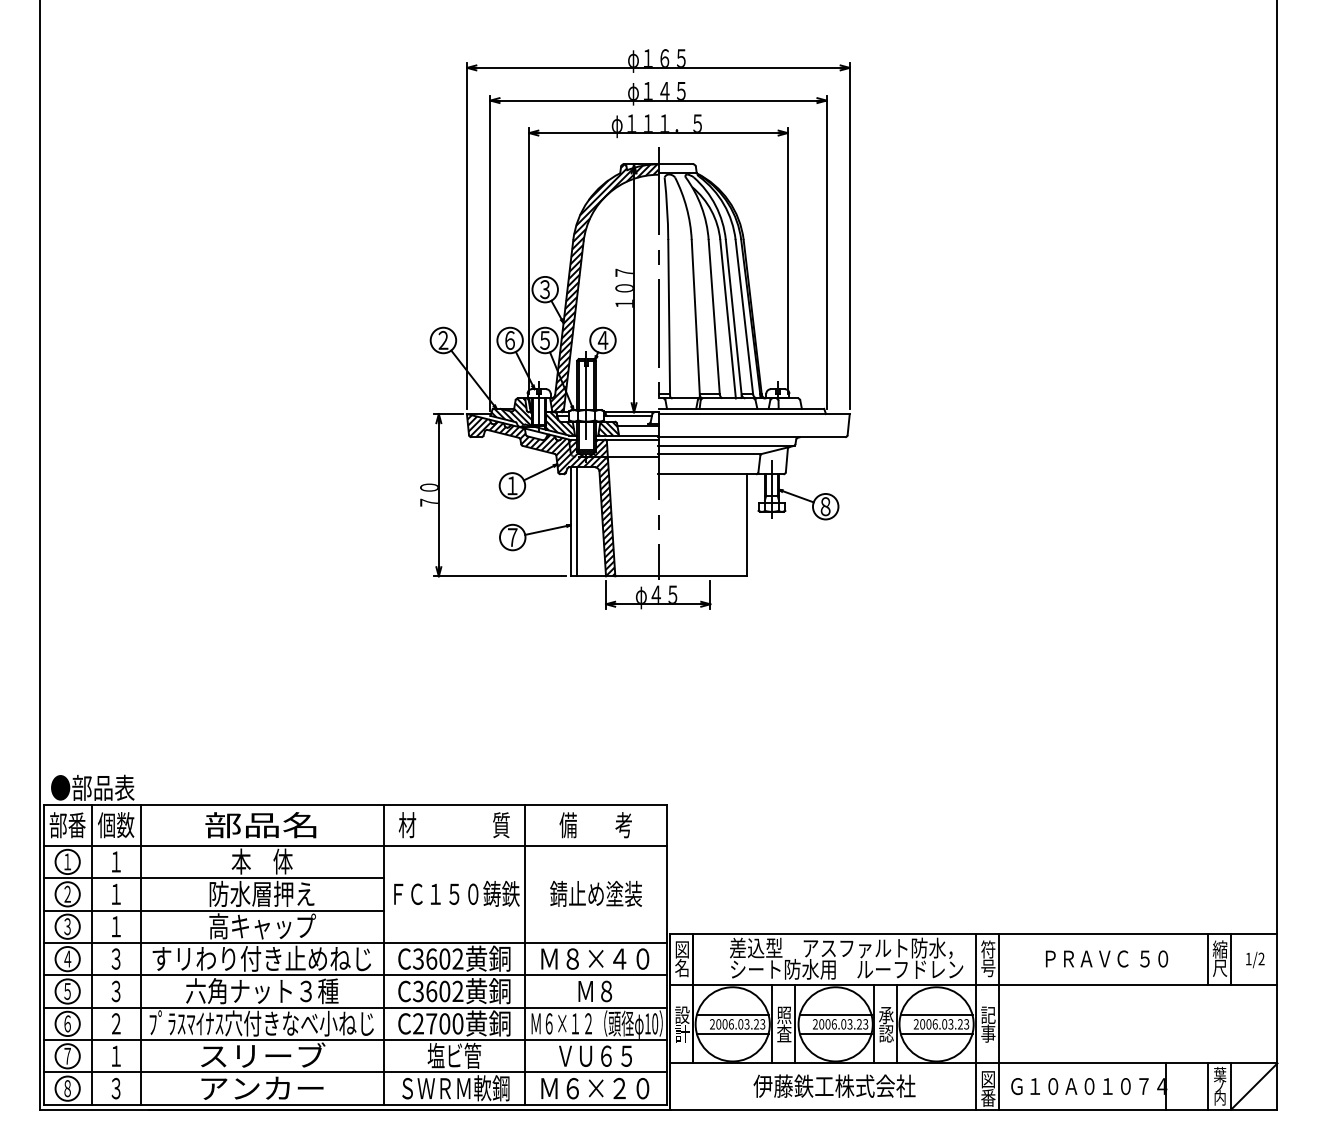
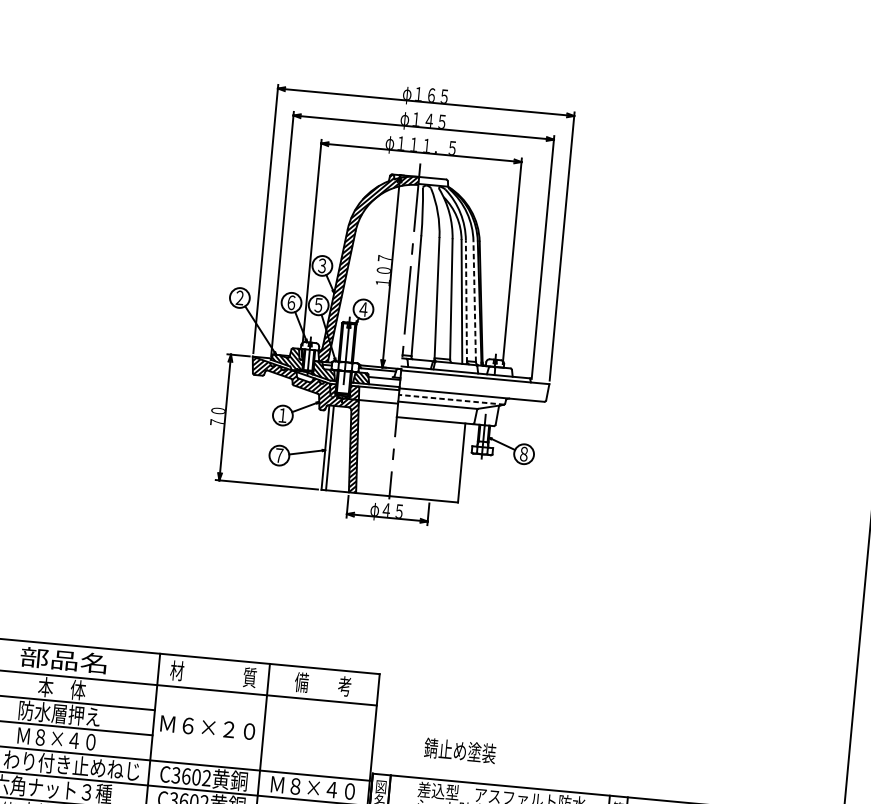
line: (744, 317) -> (474, 301), solid -> dashed
line: (733, 318) -> (466, 301), solid -> dashed
line: (725, 445) -> (450, 399), solid -> dashed
text: (455, 893) -> (209, 727), ＦＣ１５０鋳鉄 -> Ｍ６×２０
text: (595, 893) -> (459, 750), moved
text: (262, 926) -> (57, 738), 高キャップ -> Ｍ８×４０

